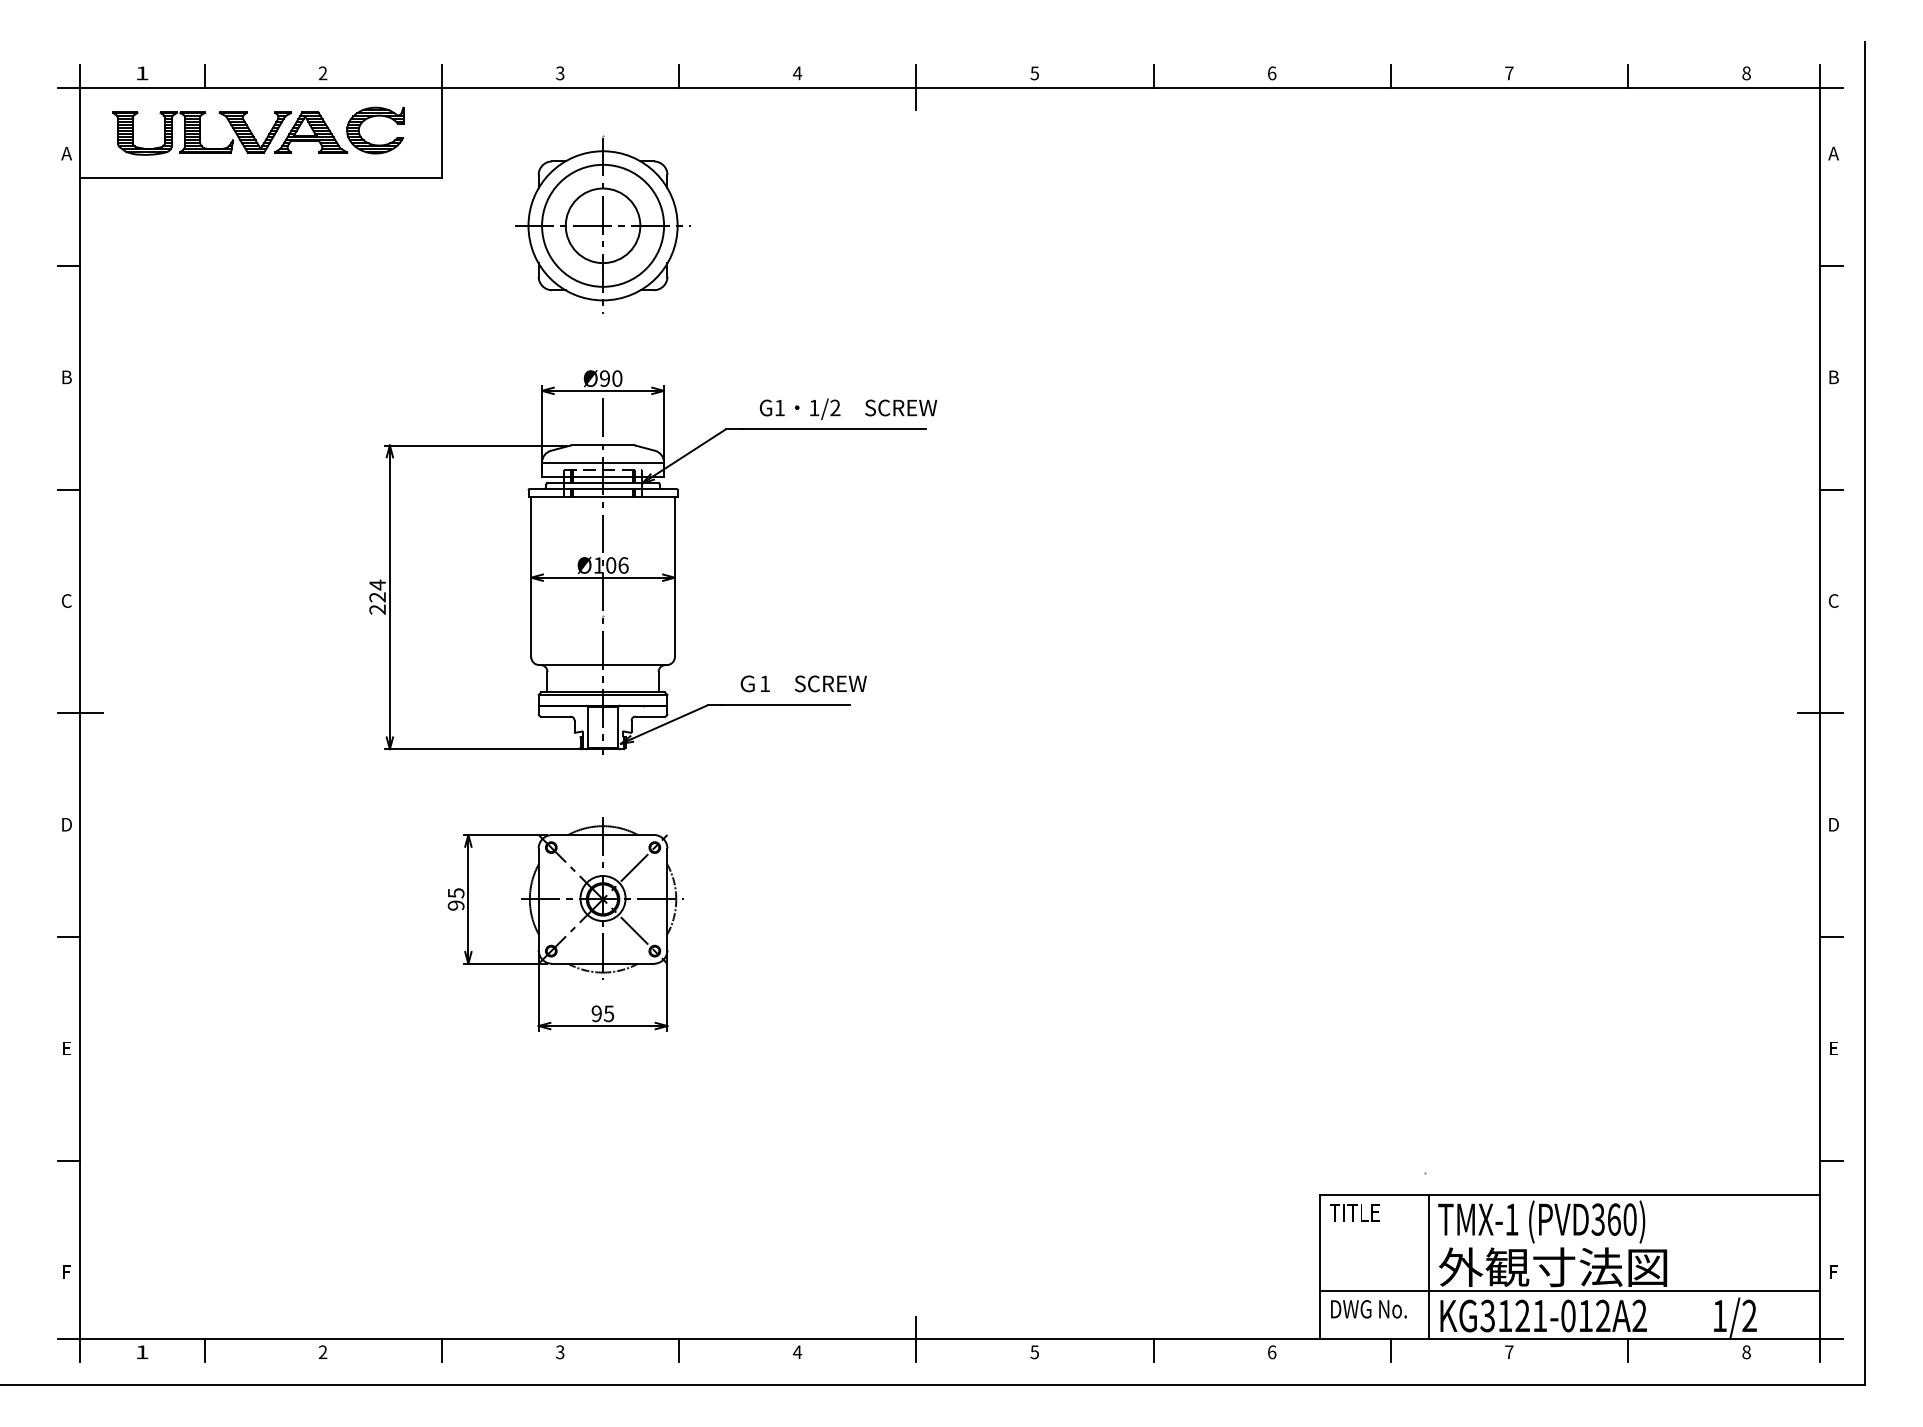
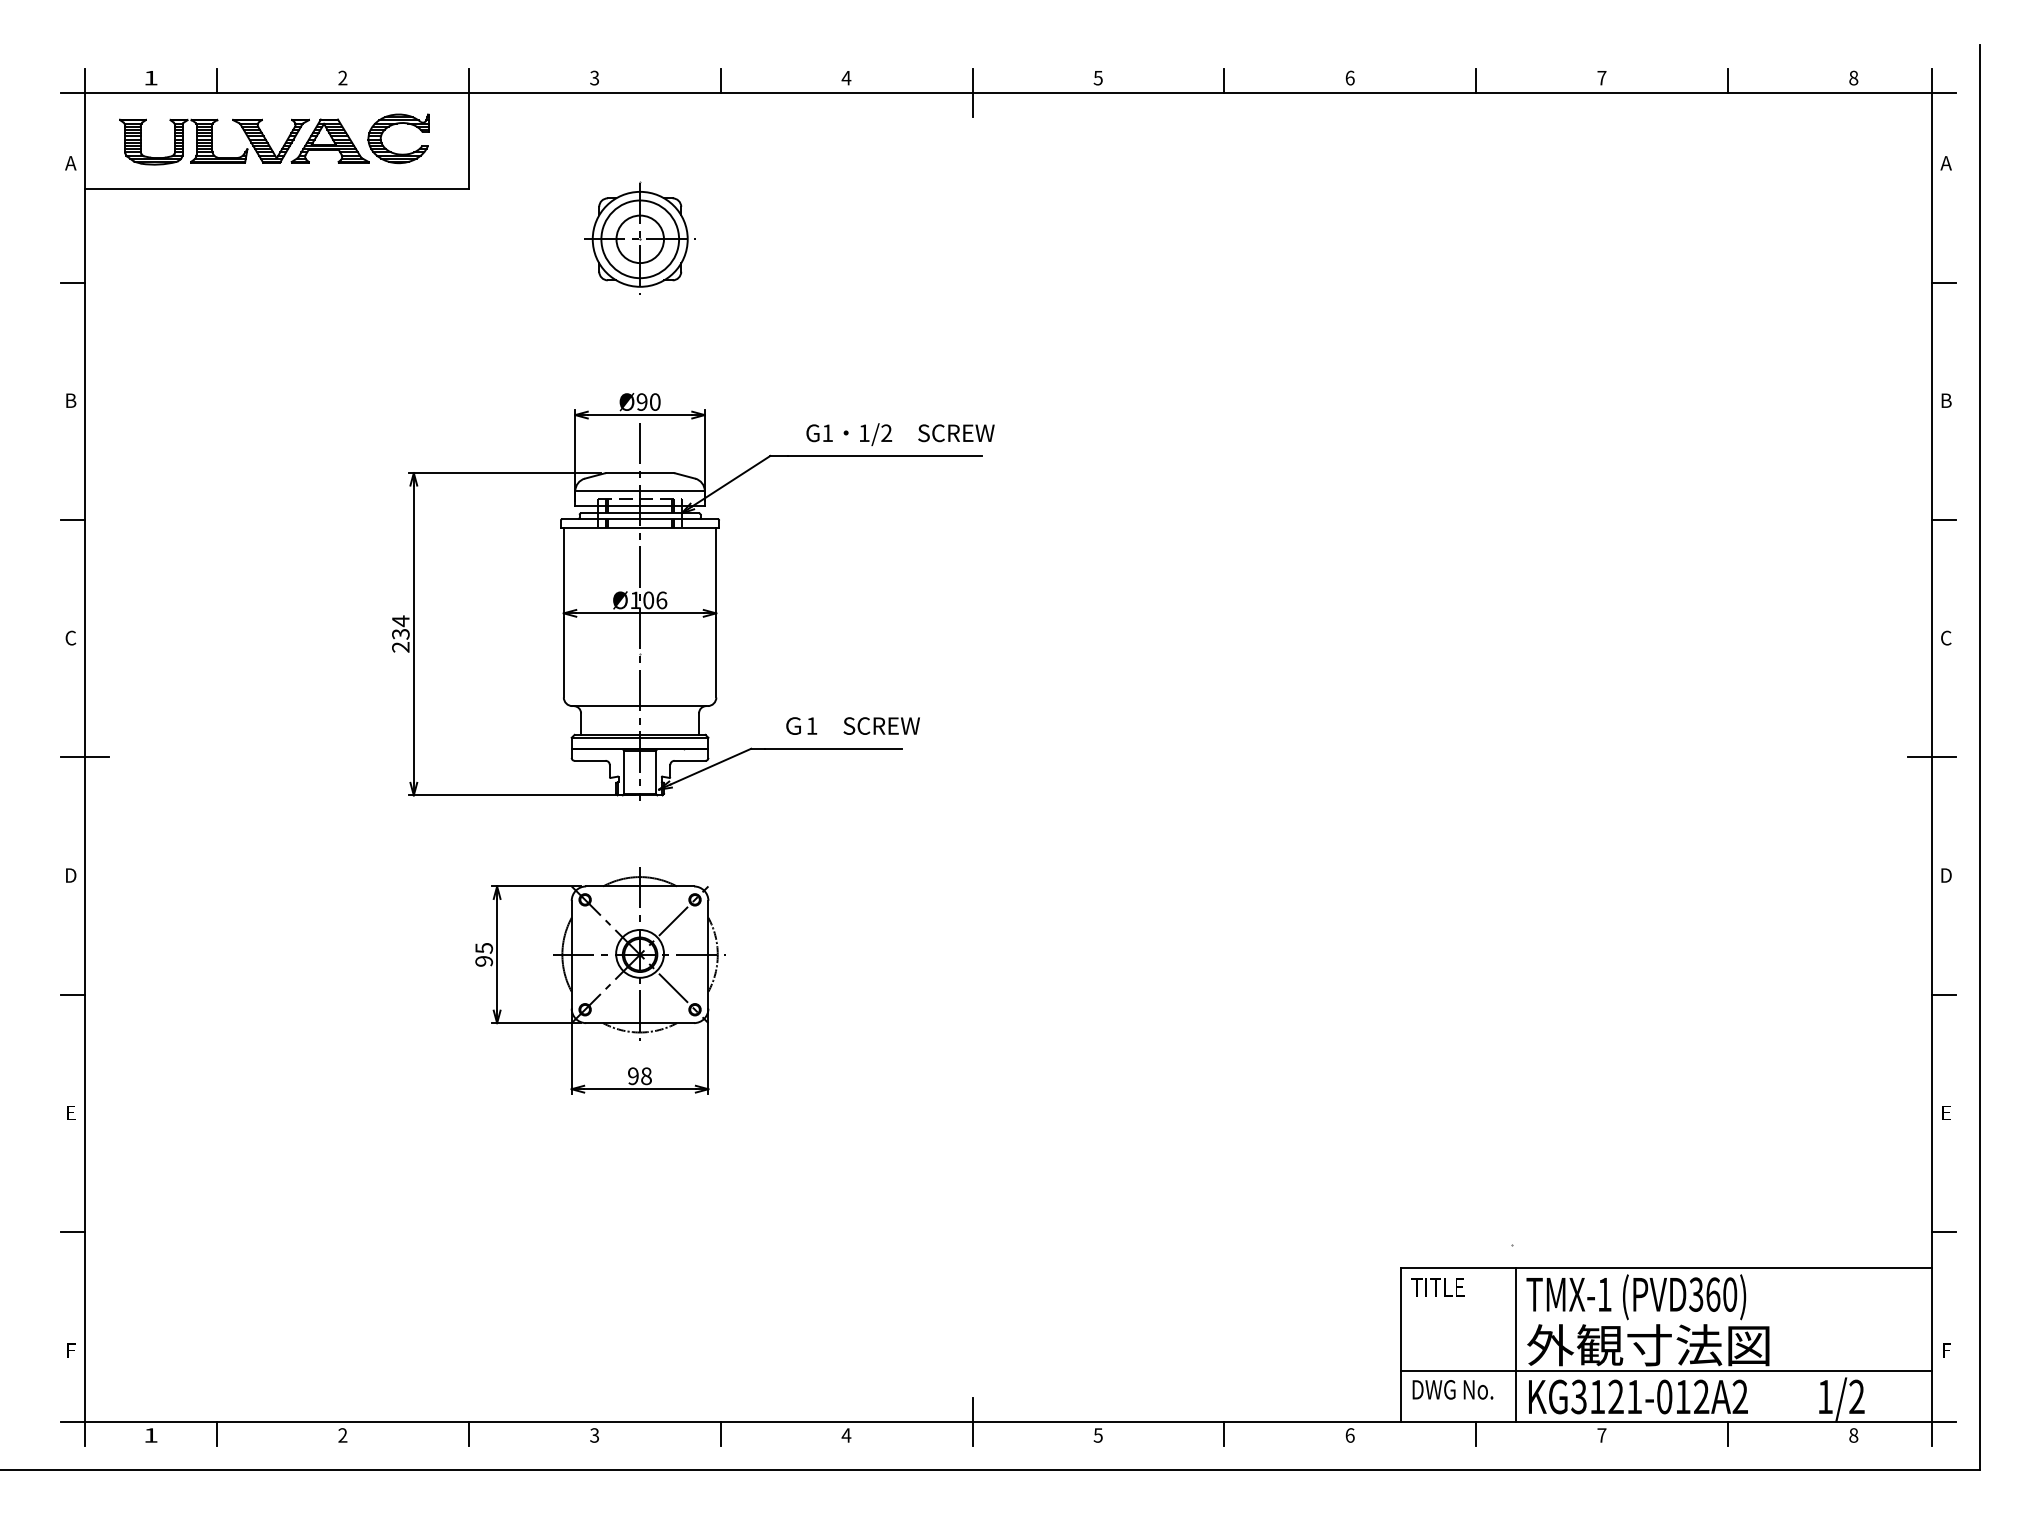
part: (603, 224) -> (640, 238), size x0.6
text: (377, 596) -> (400, 633), 224 -> 234
text: (609, 1013) -> (646, 1075), 95 -> 98

